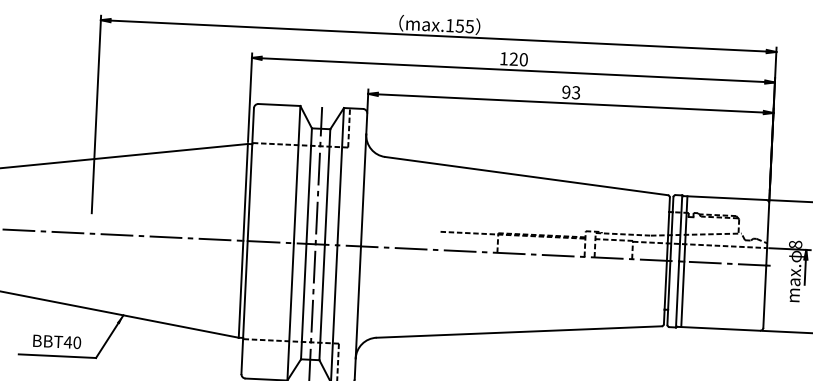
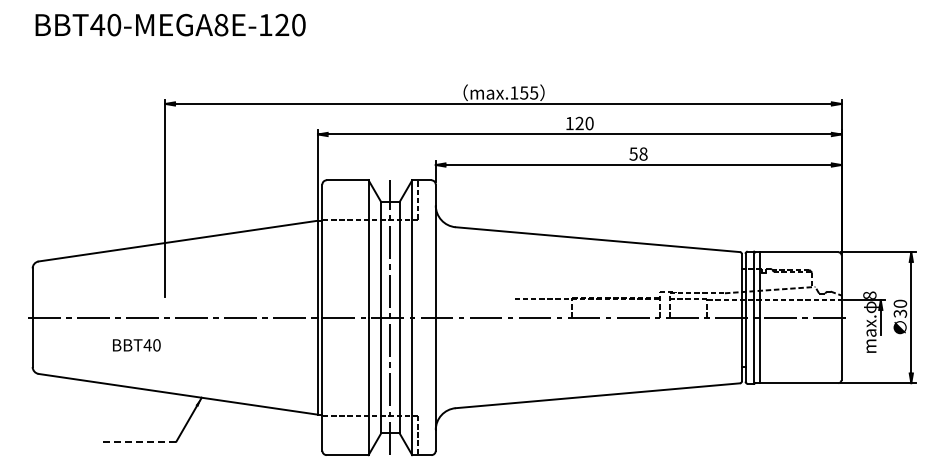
text: (571, 91) -> (638, 153), 93 -> 58
text: (56, 341) -> (136, 345), moved
line: (57, 356) -> (137, 441), solid -> dashed

